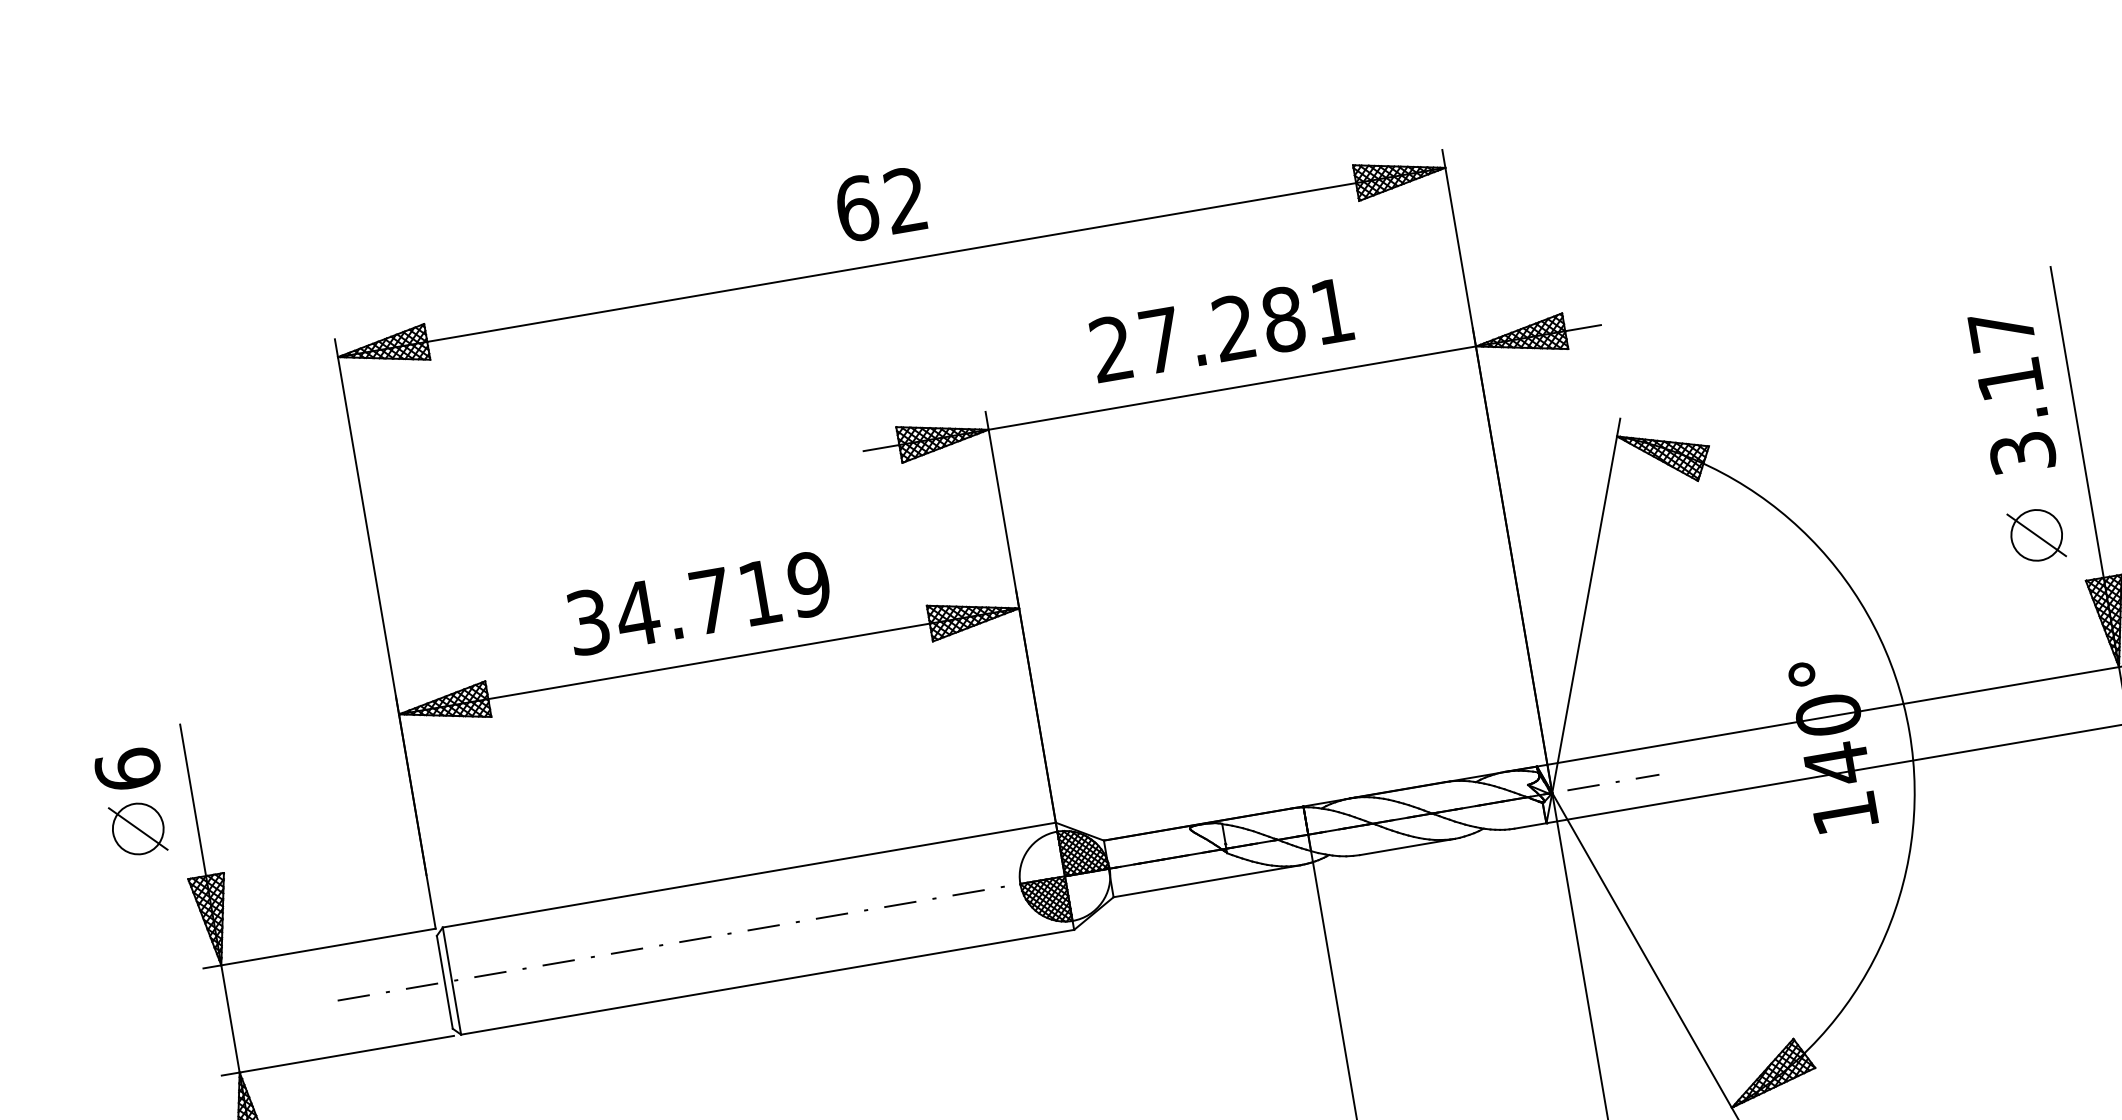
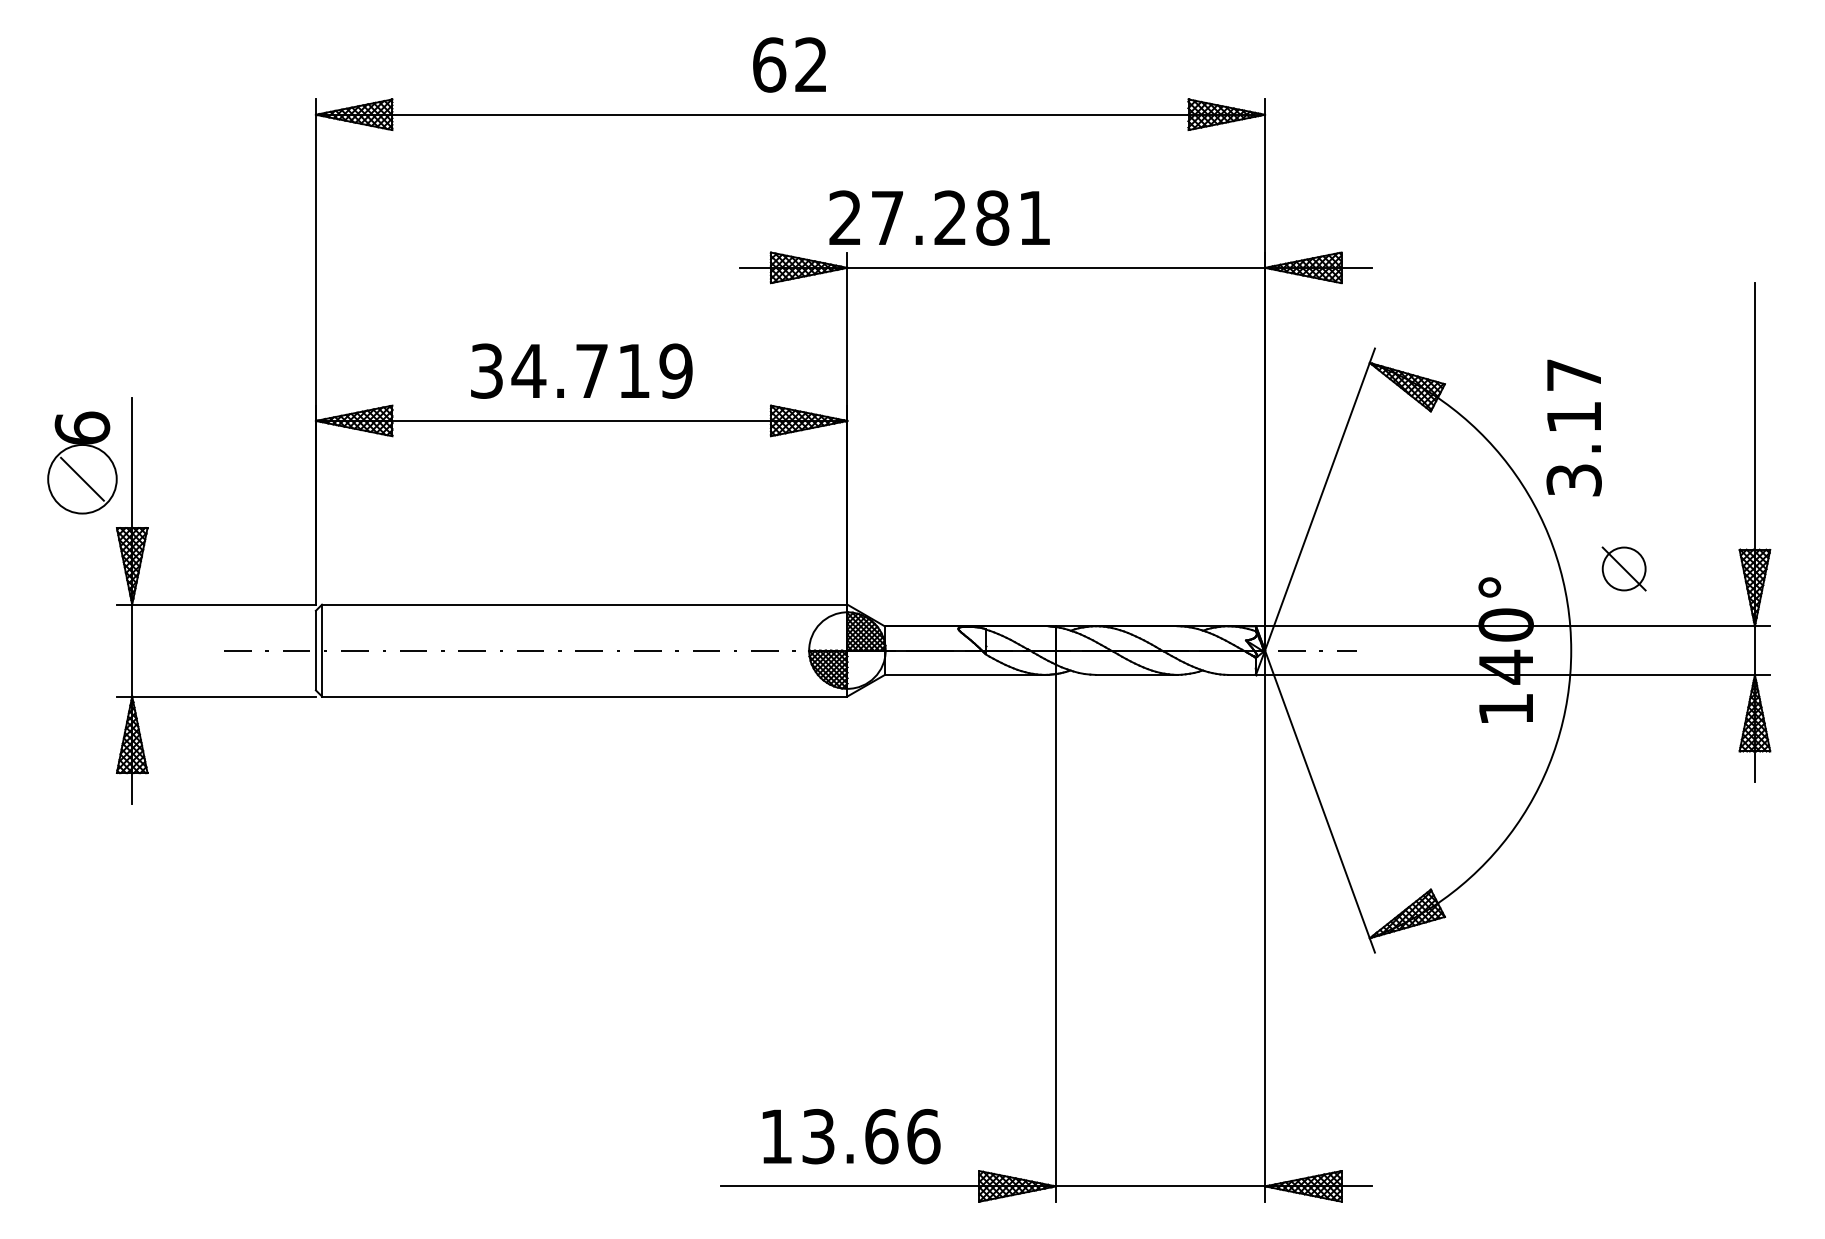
text: (1221, 329) -> (939, 217), moved
text: (2011, 391) -> (1573, 427), moved
part: (2035, 534) -> (1623, 568), moved
circle: (138, 828) -> (82, 478), size x1.6

